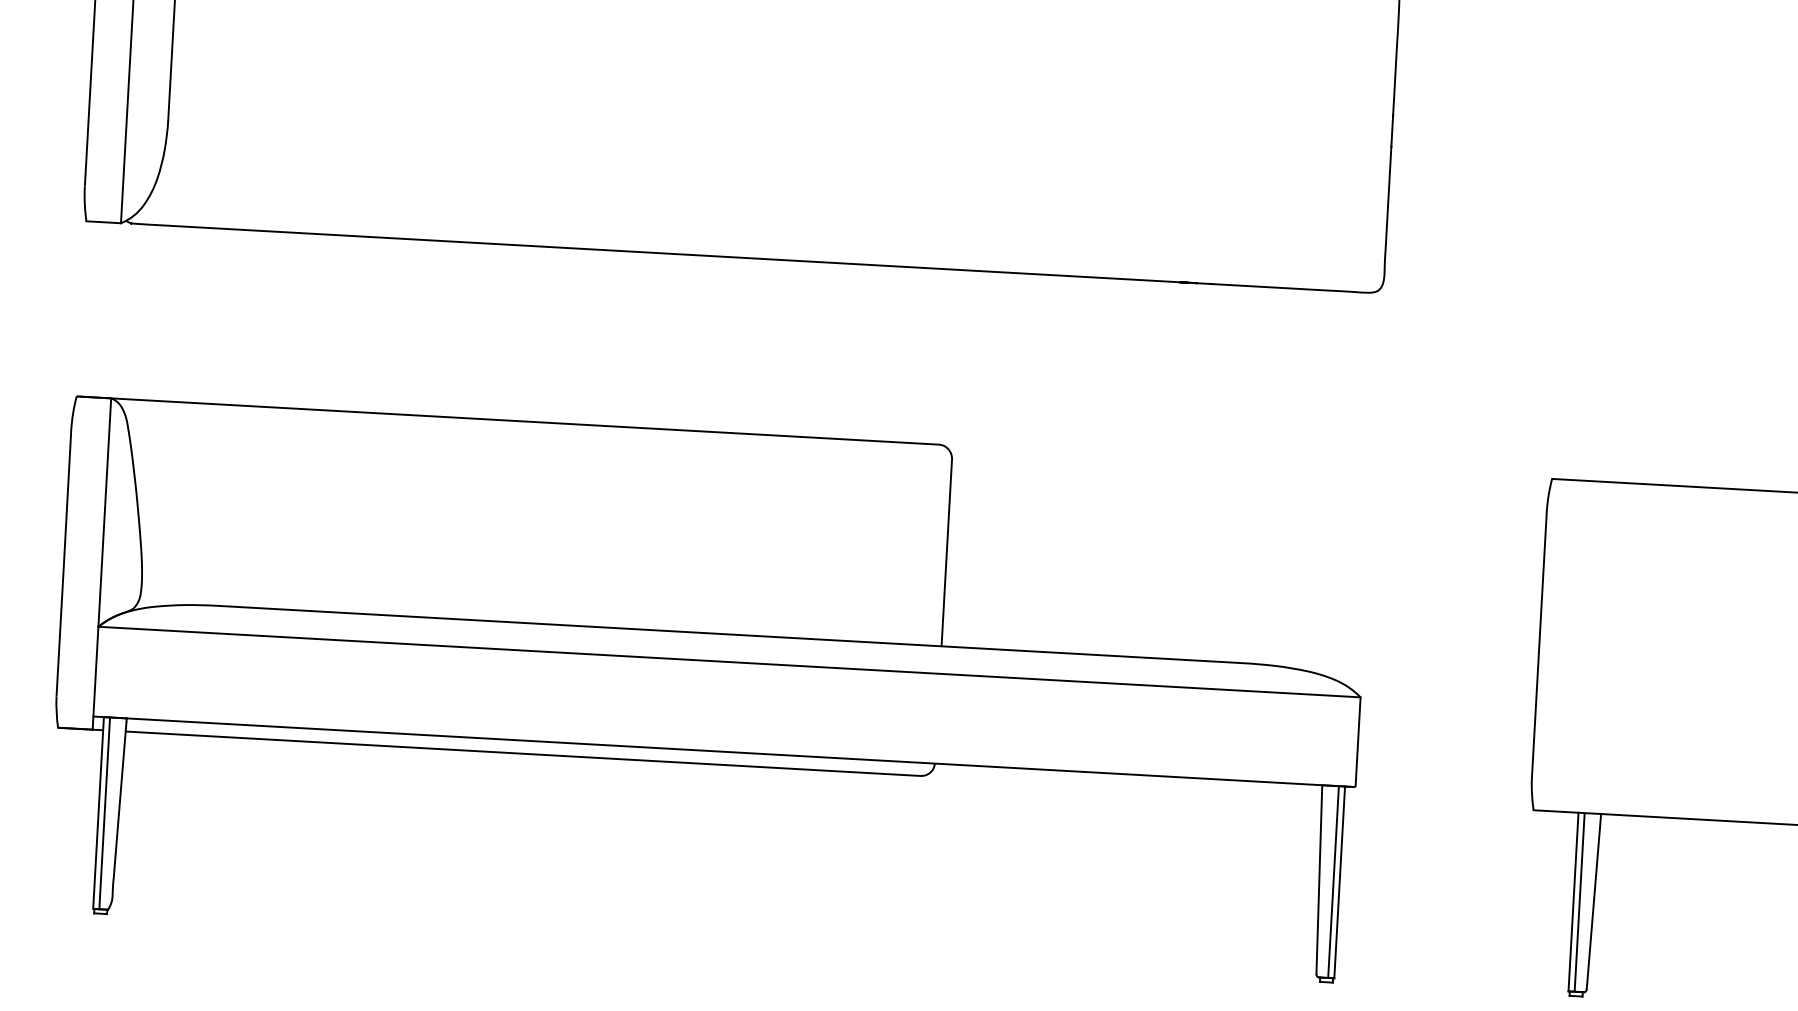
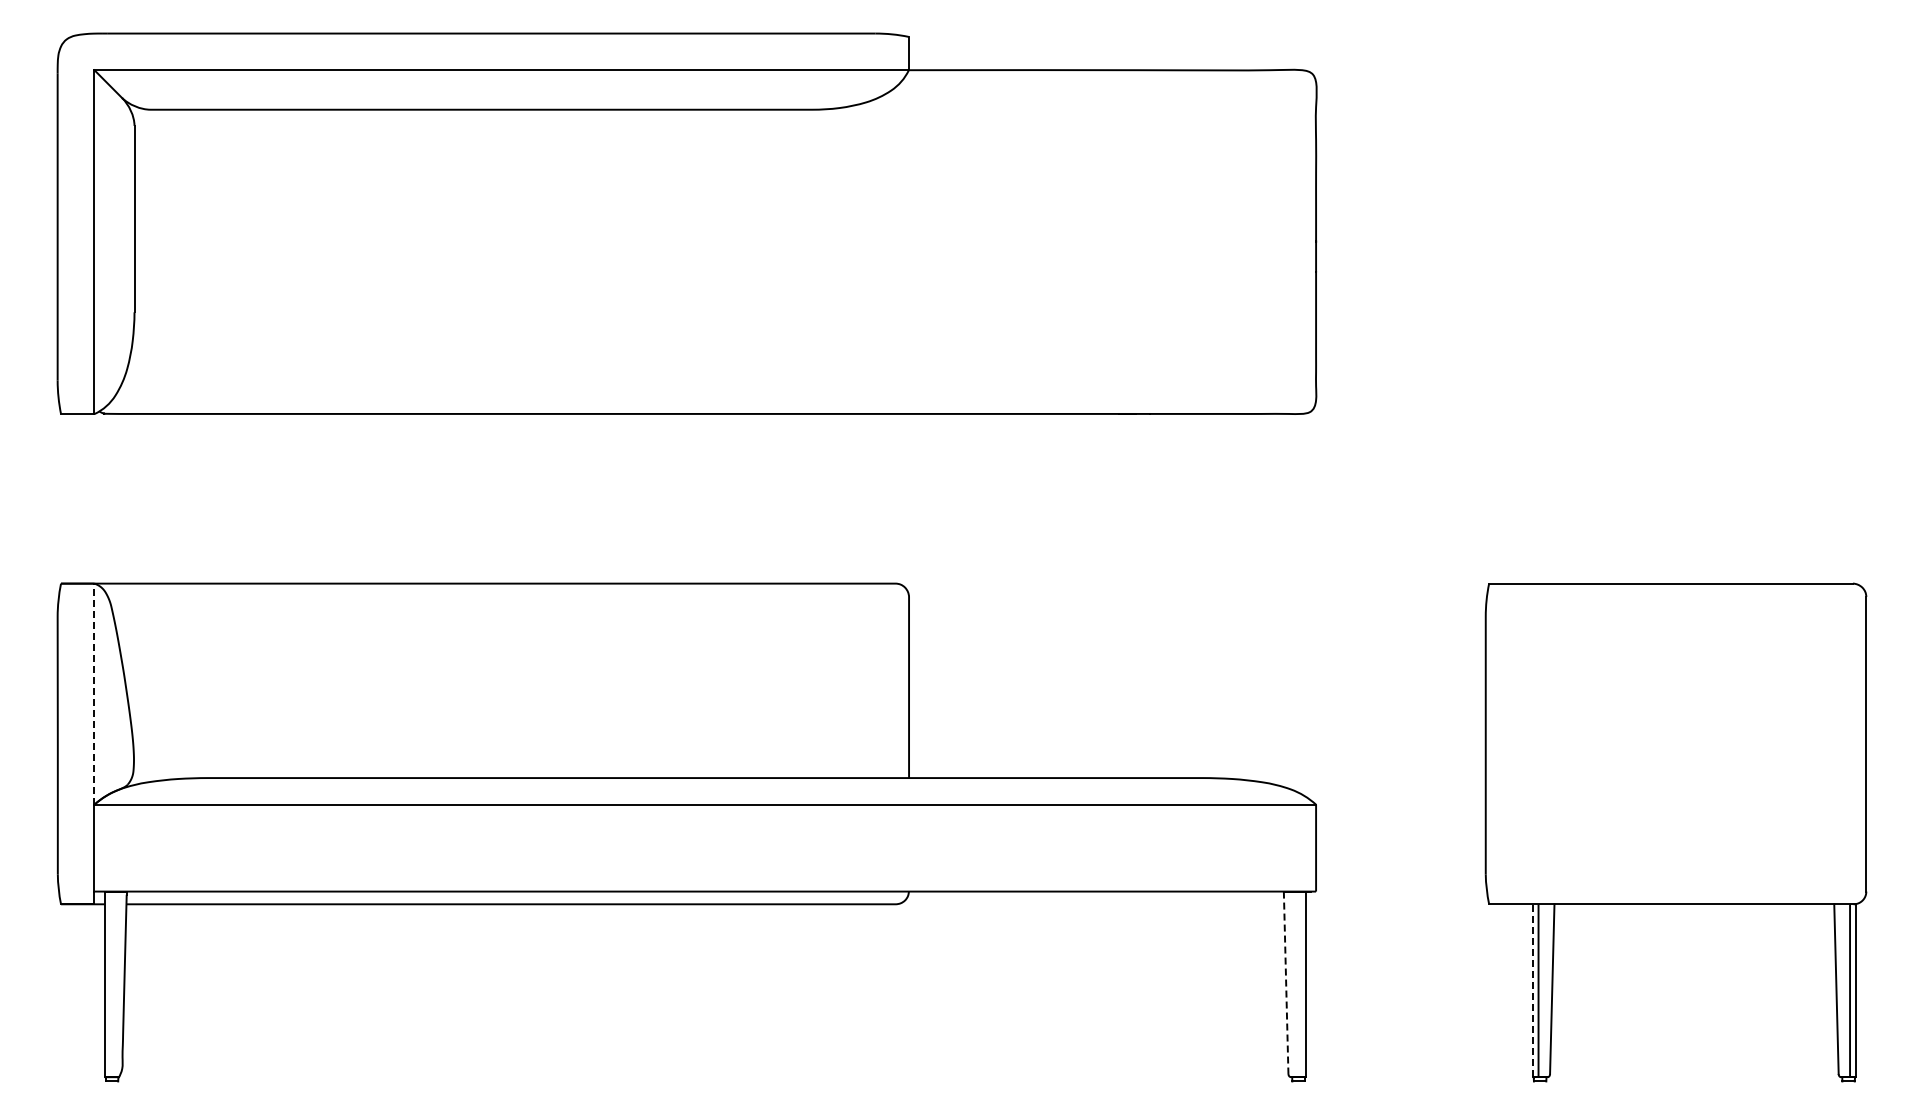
line: (104, 512) -> (94, 694), solid -> dashed
line: (104, 813) -> (110, 984), removed
line: (1319, 880) -> (1286, 983), solid -> dashed
line: (1333, 882) -> (1299, 984), removed
line: (1573, 901) -> (1532, 990), solid -> dashed

